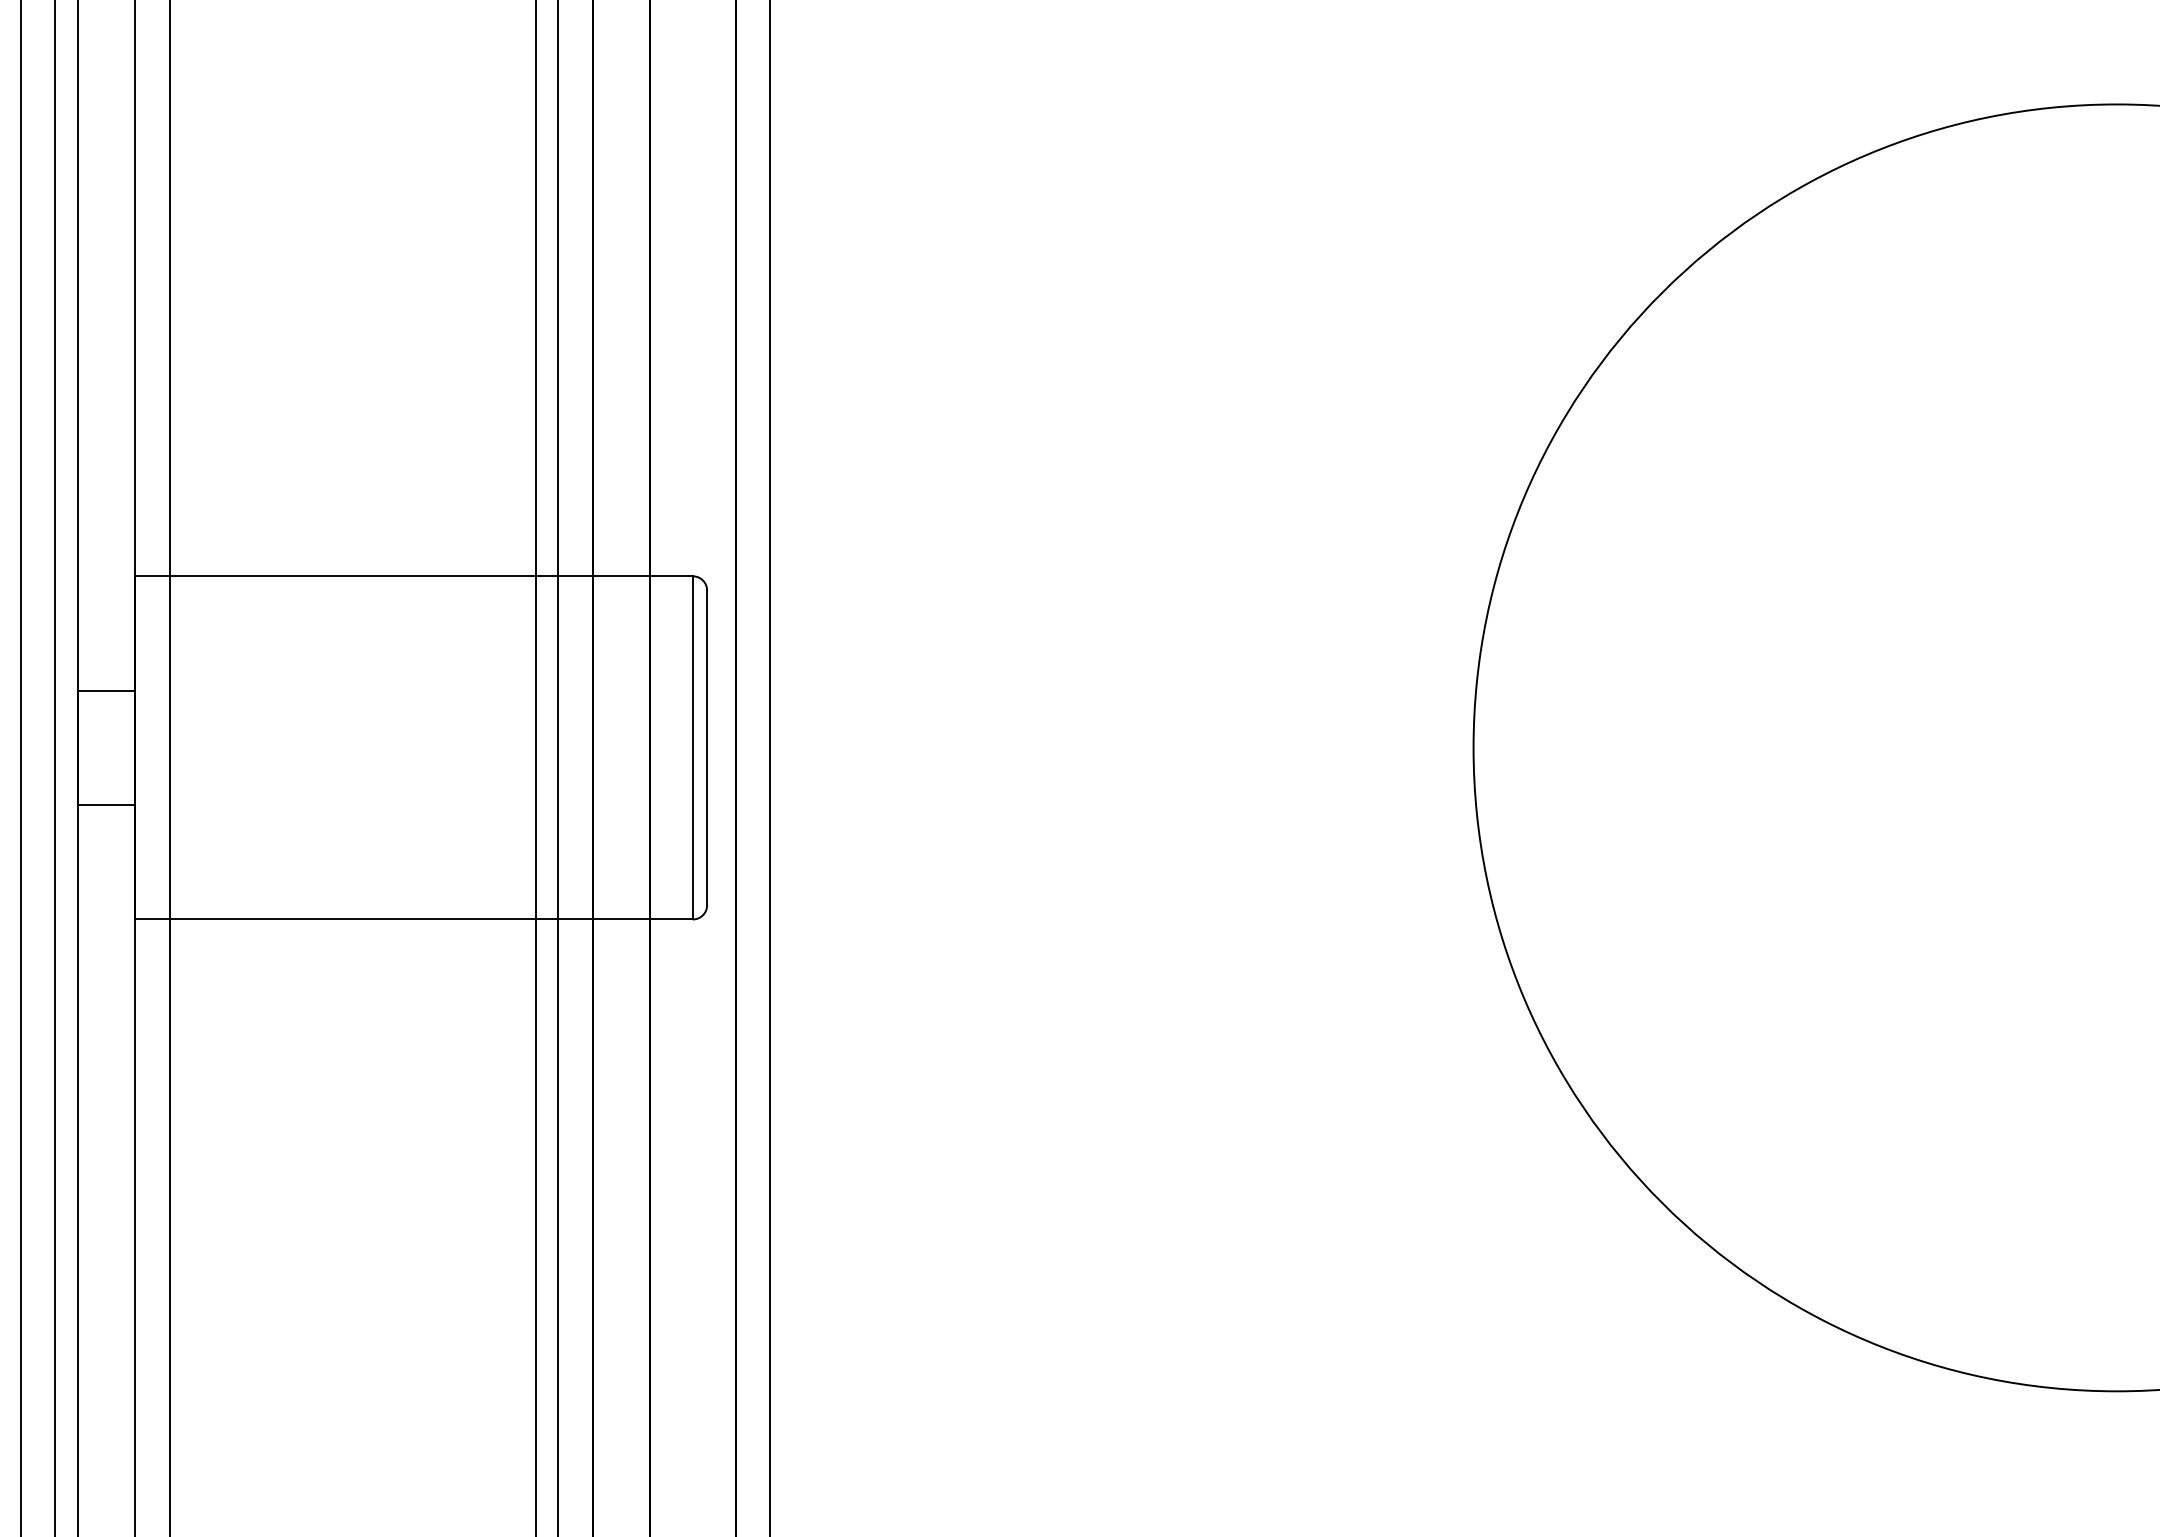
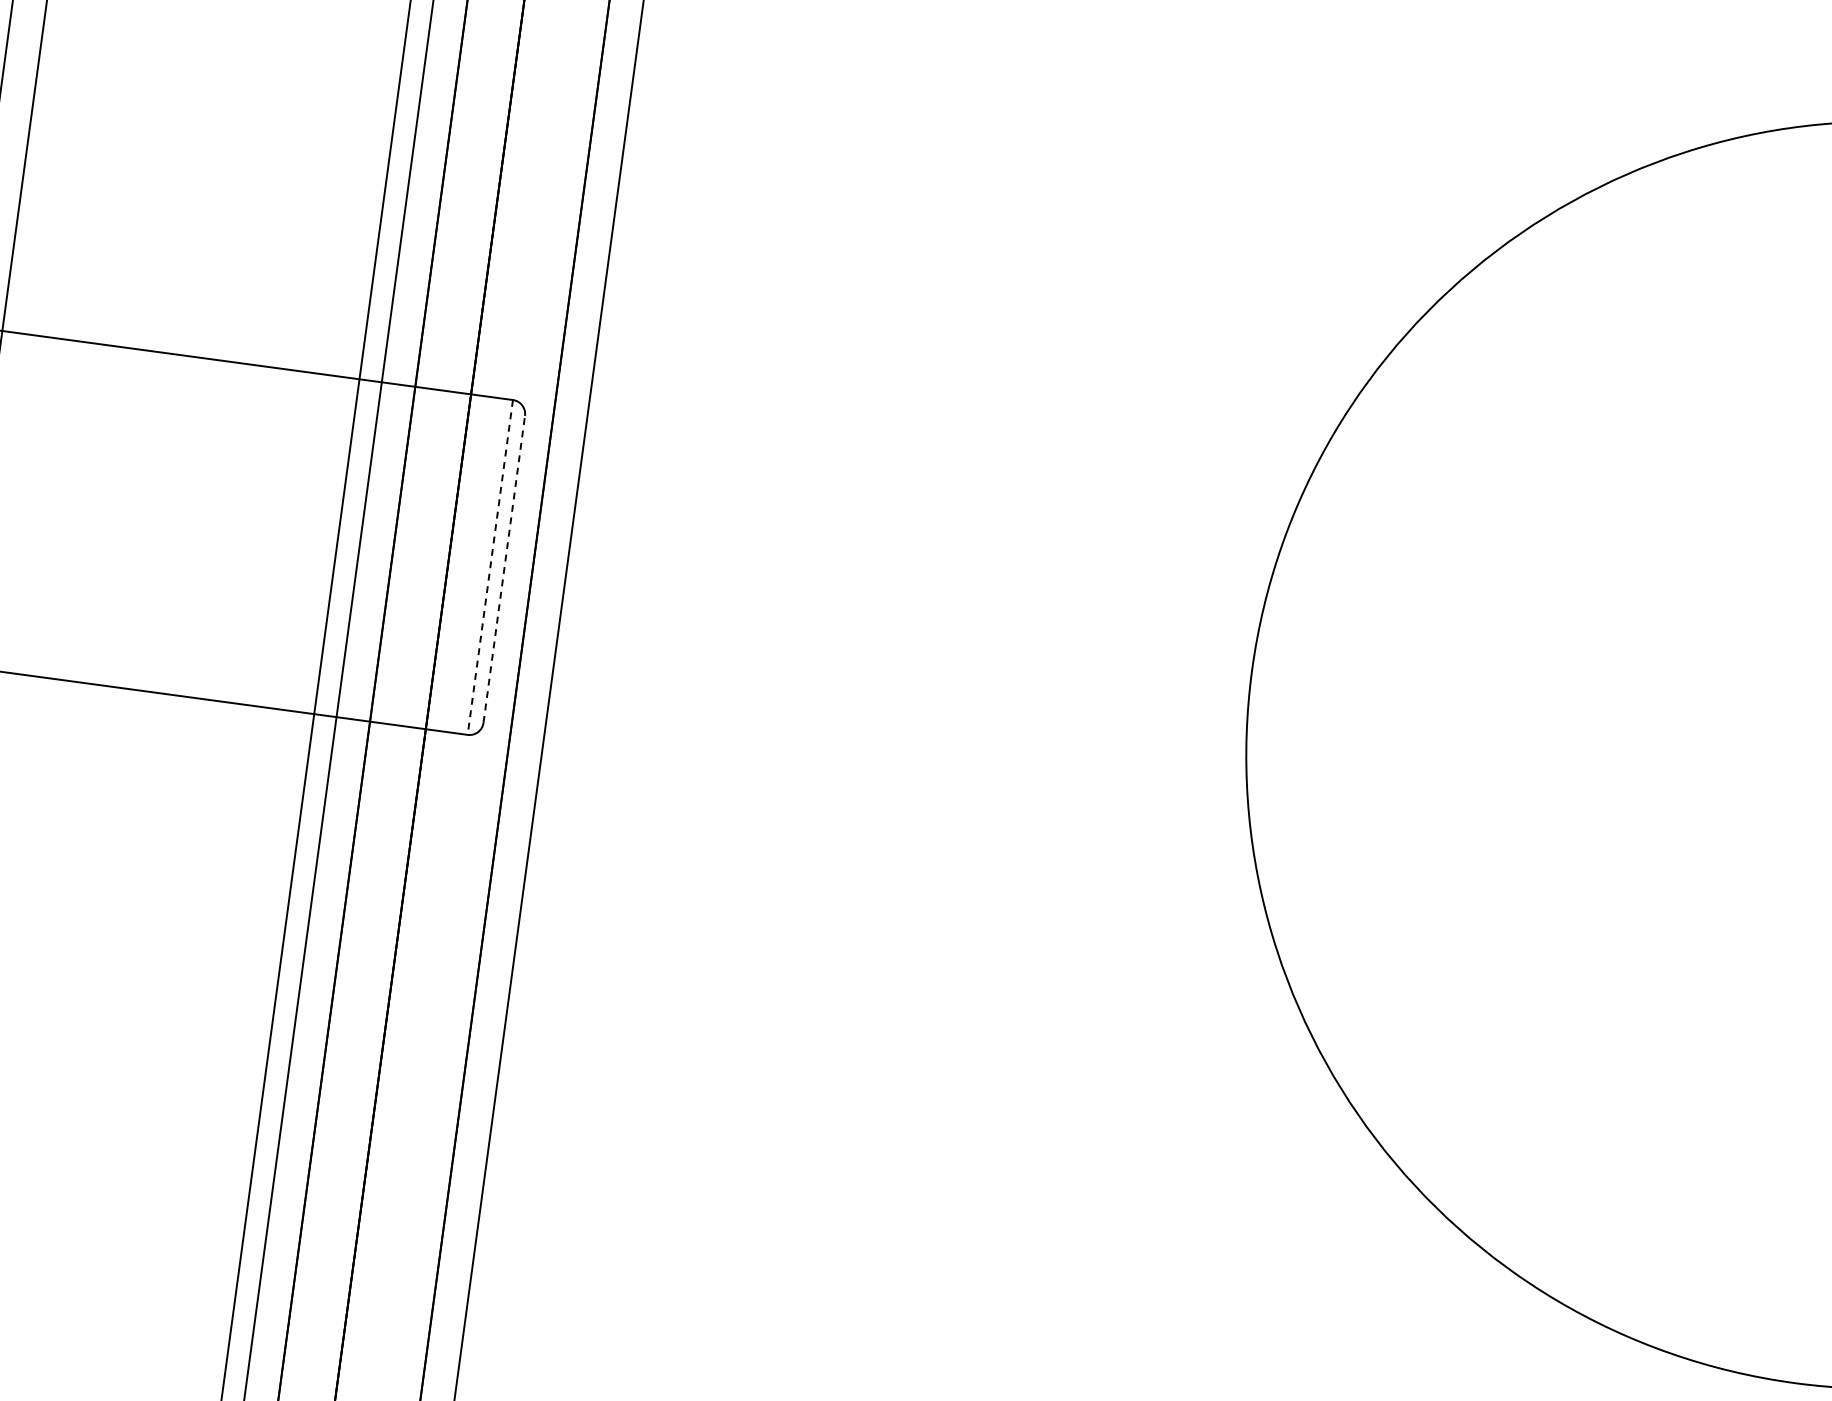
line: (692, 747) -> (490, 567), solid -> dashed
line: (707, 747) -> (504, 569), solid -> dashed

